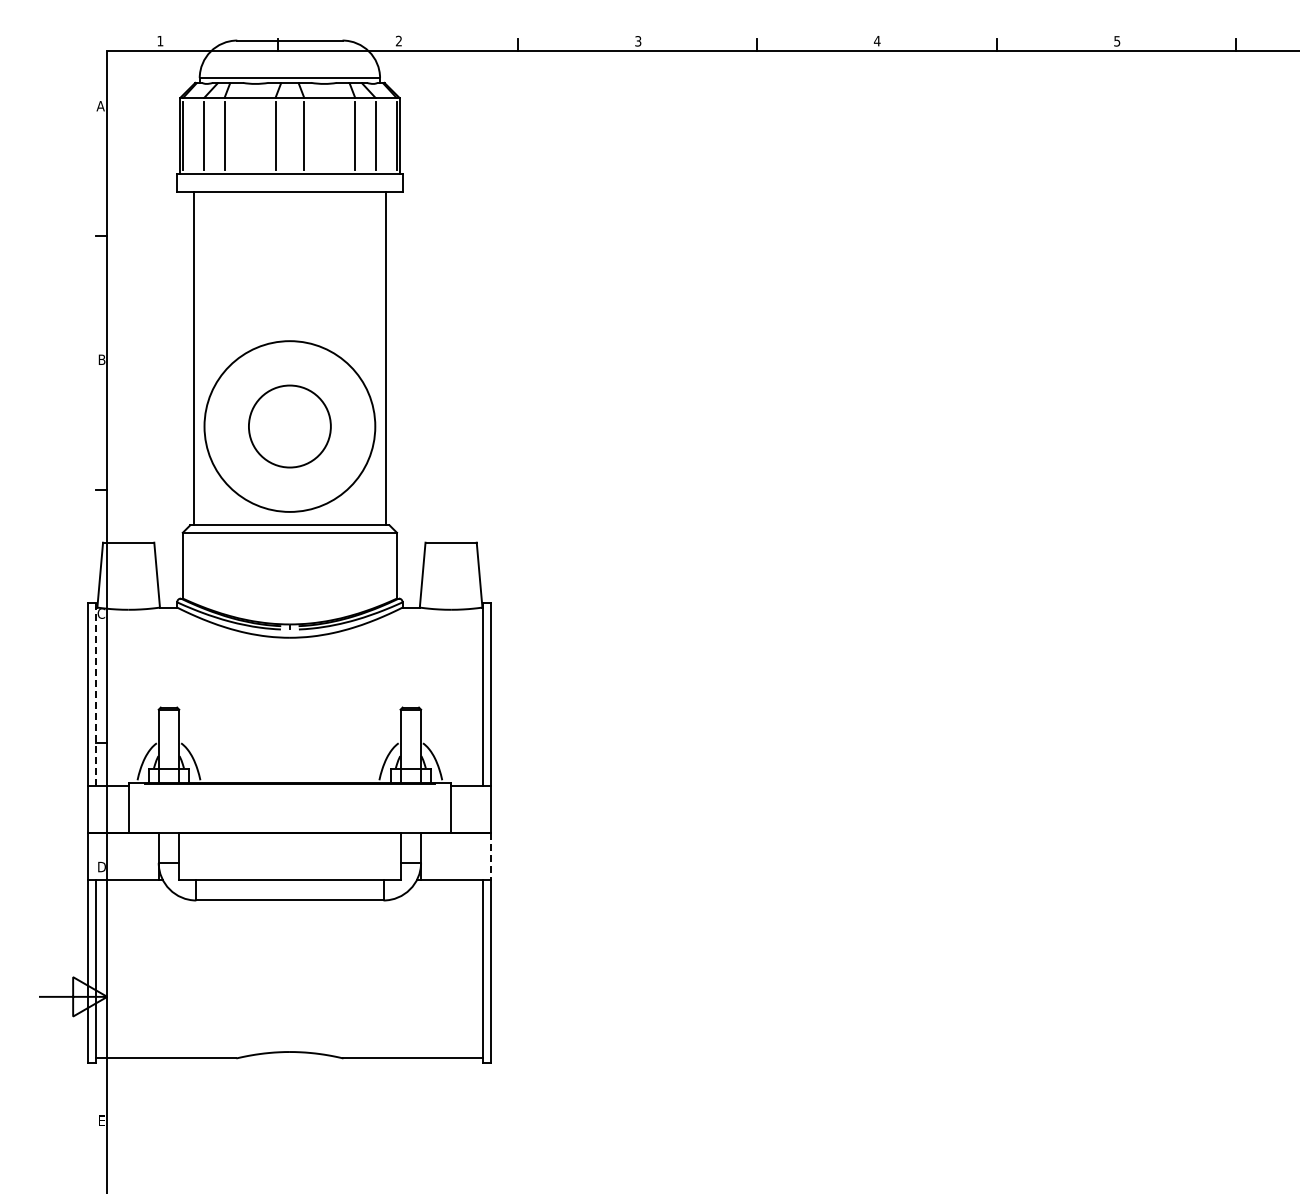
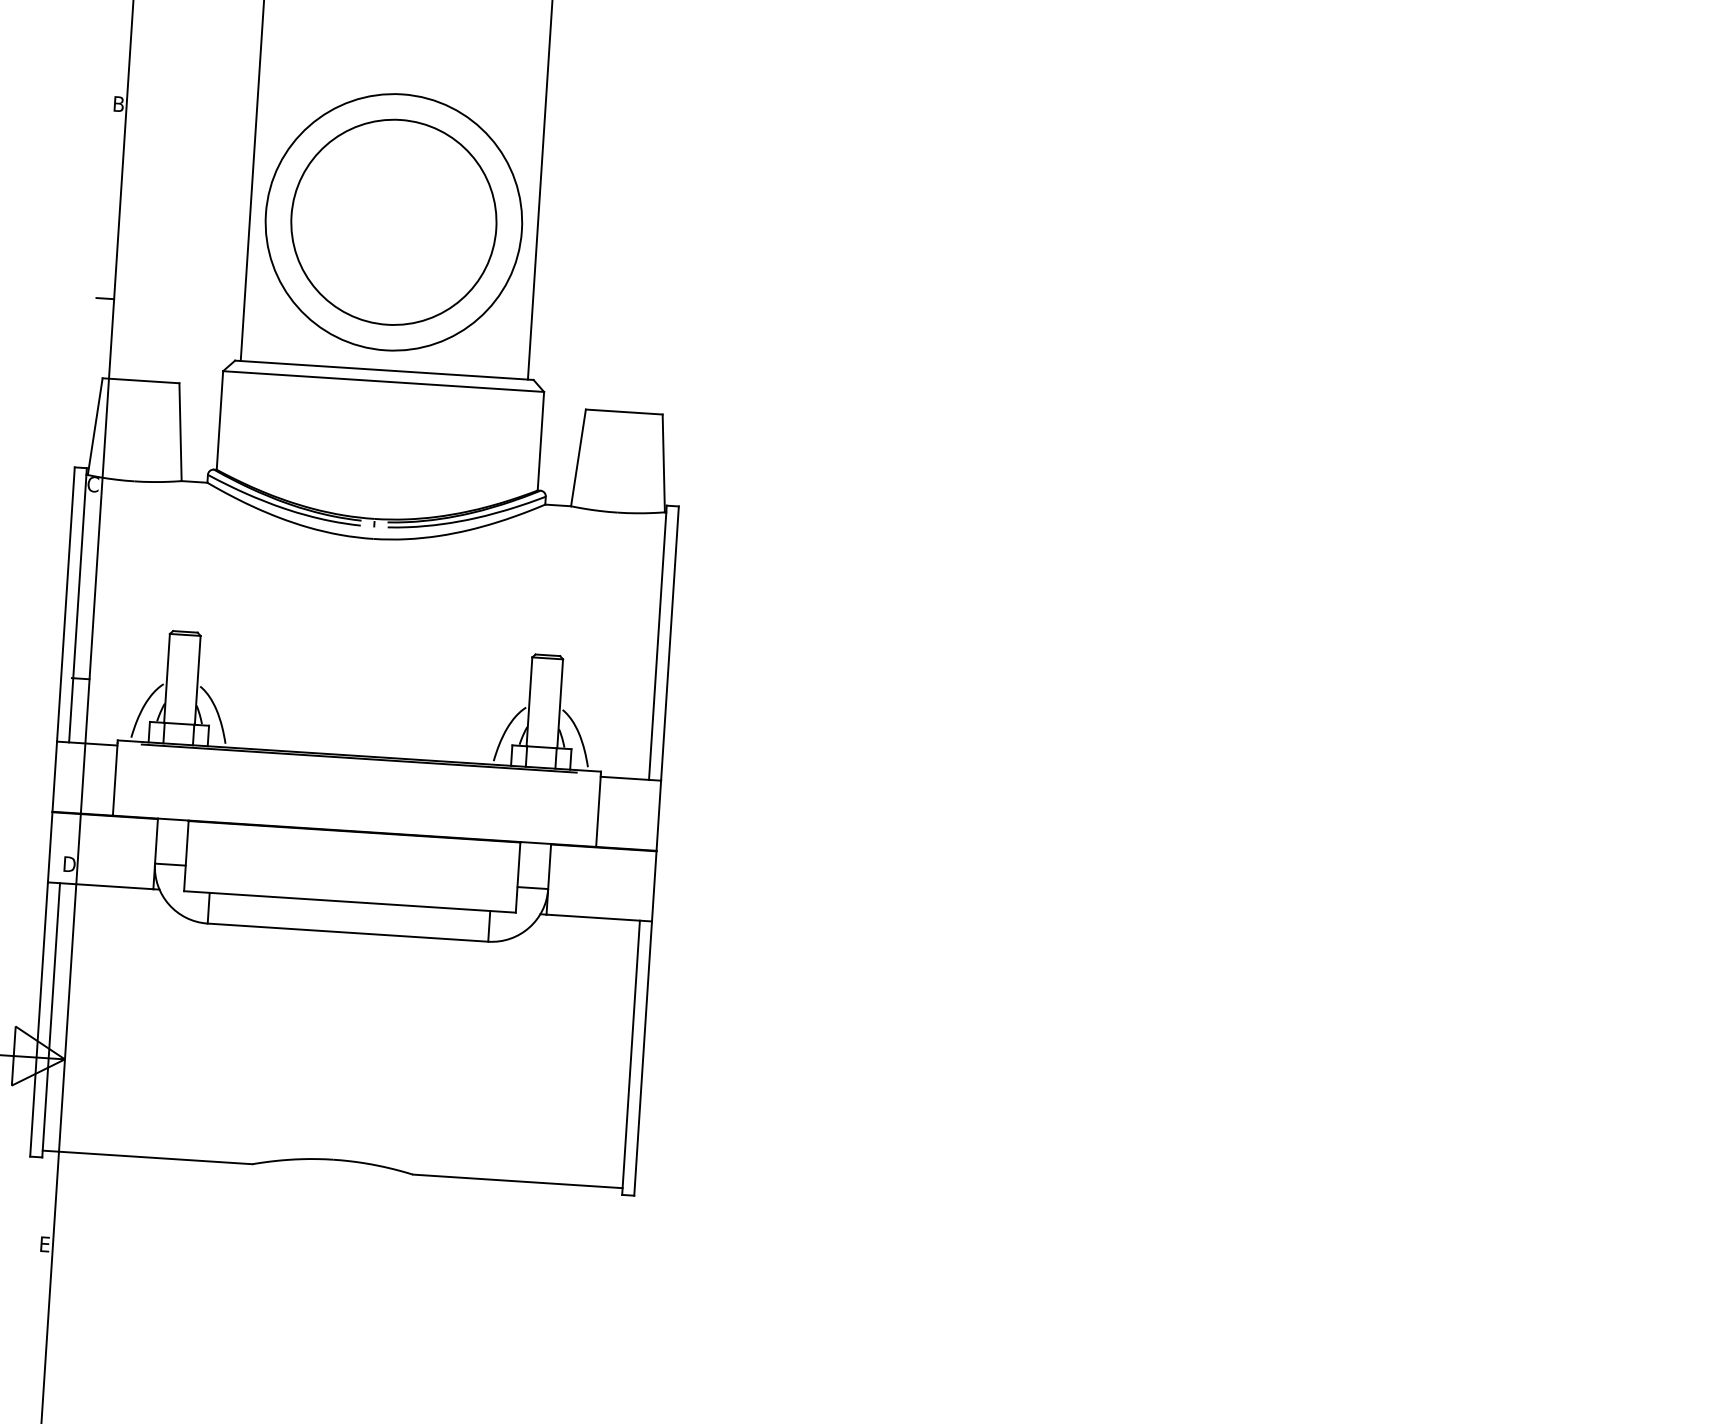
circle: (289, 426) -> (393, 222), size x1.67
line: (96, 694) -> (78, 605), dashed -> solid
line: (491, 857) -> (654, 887), dashed -> solid

